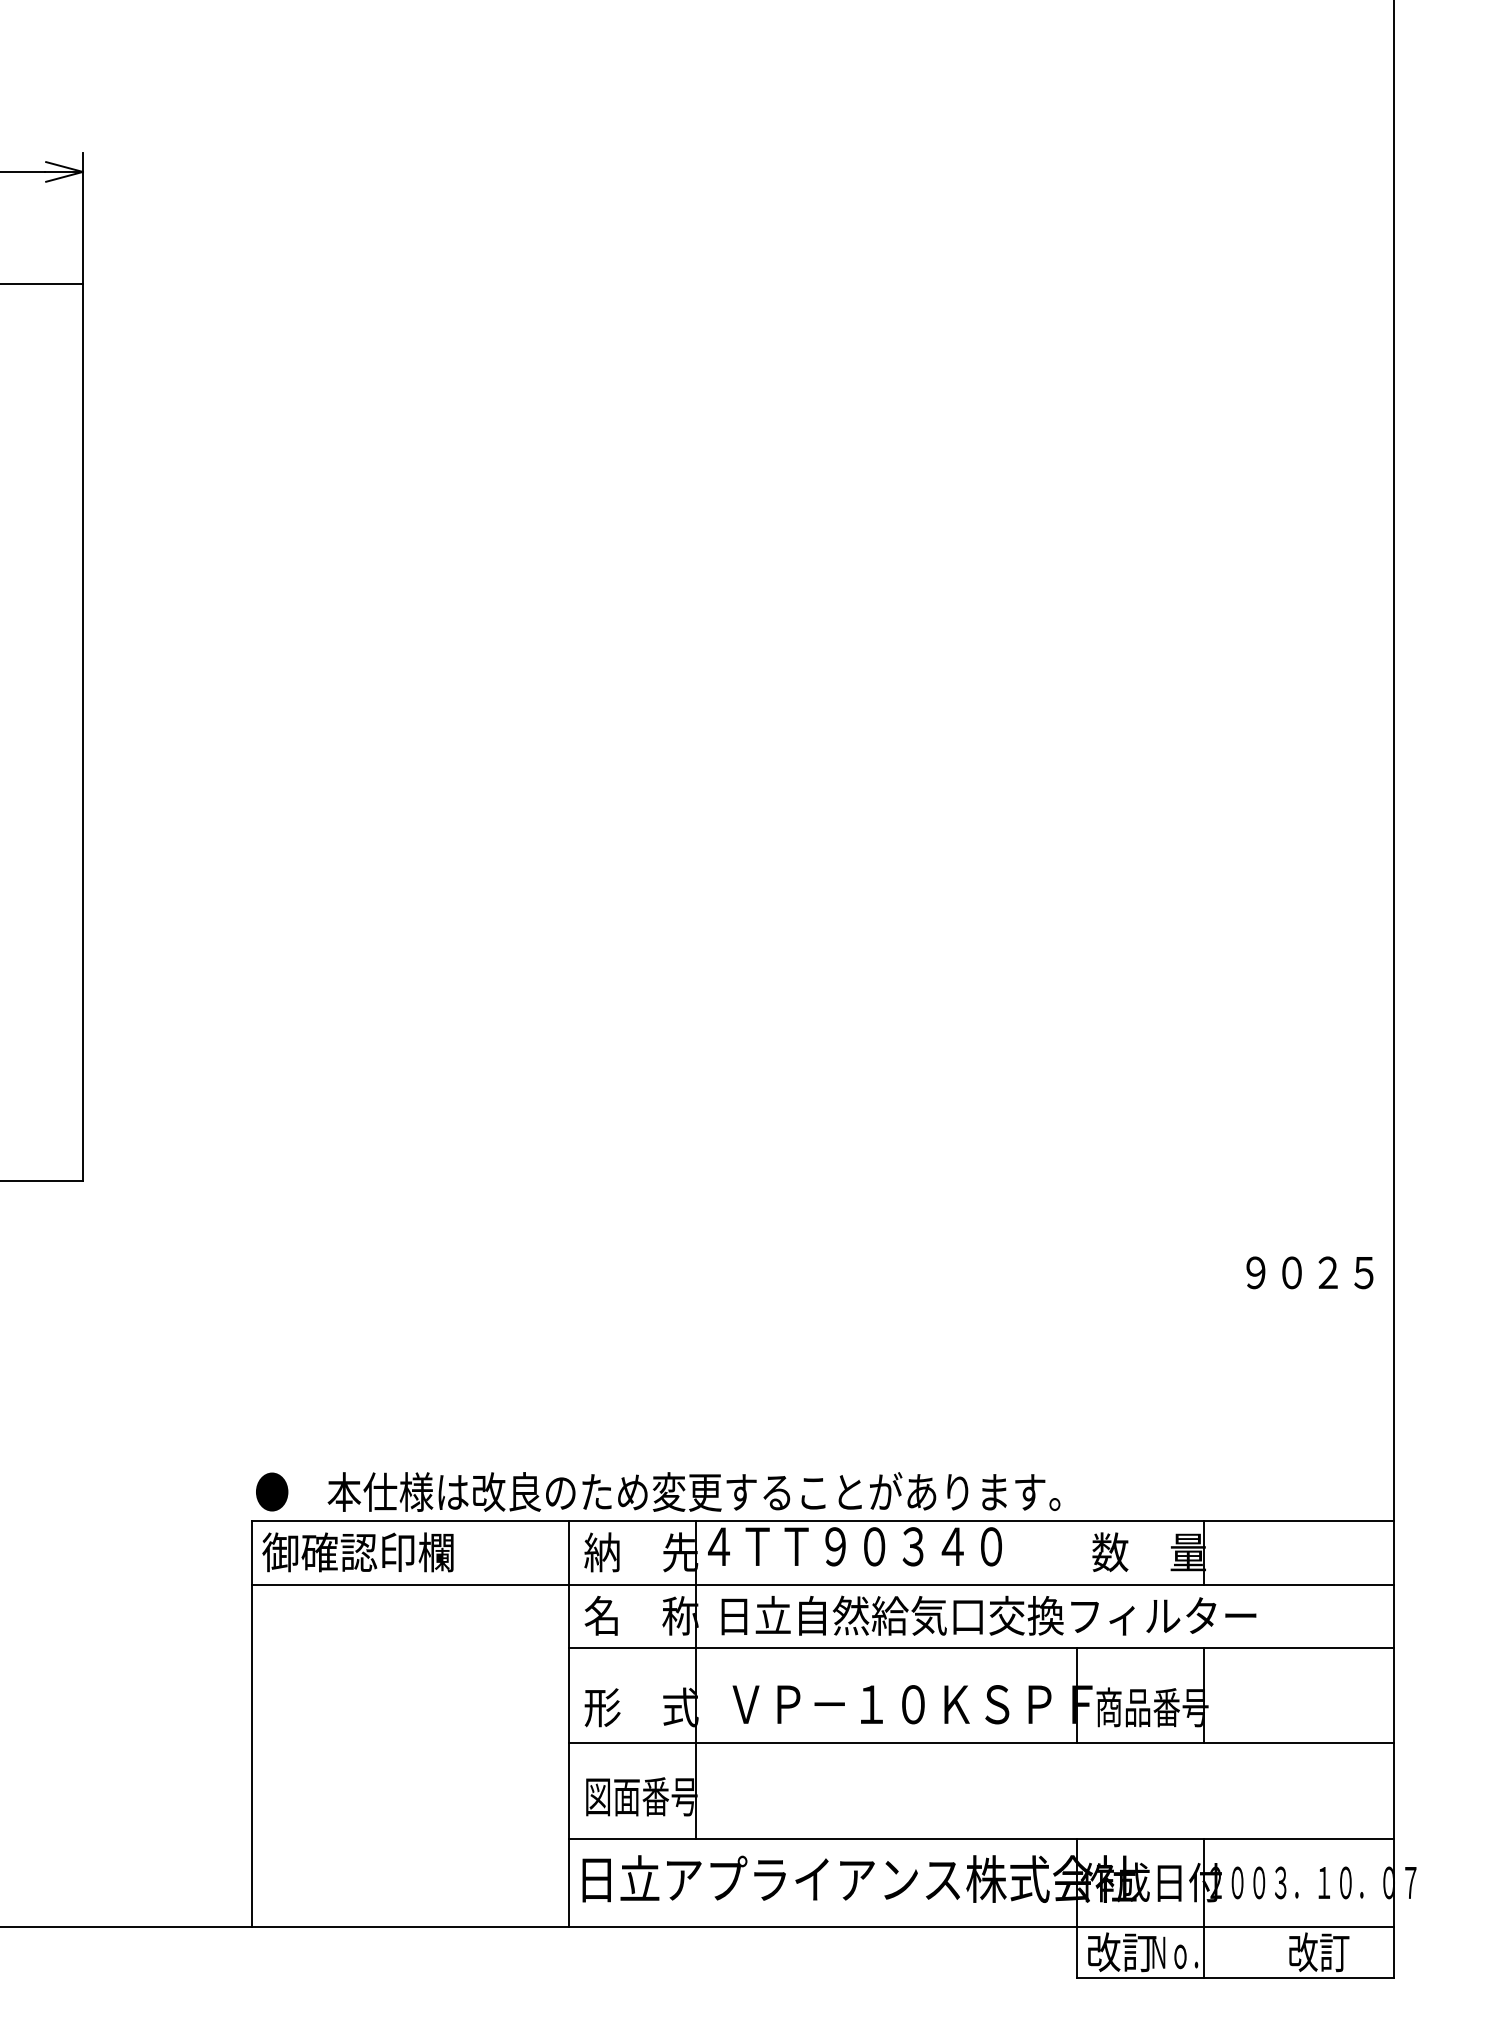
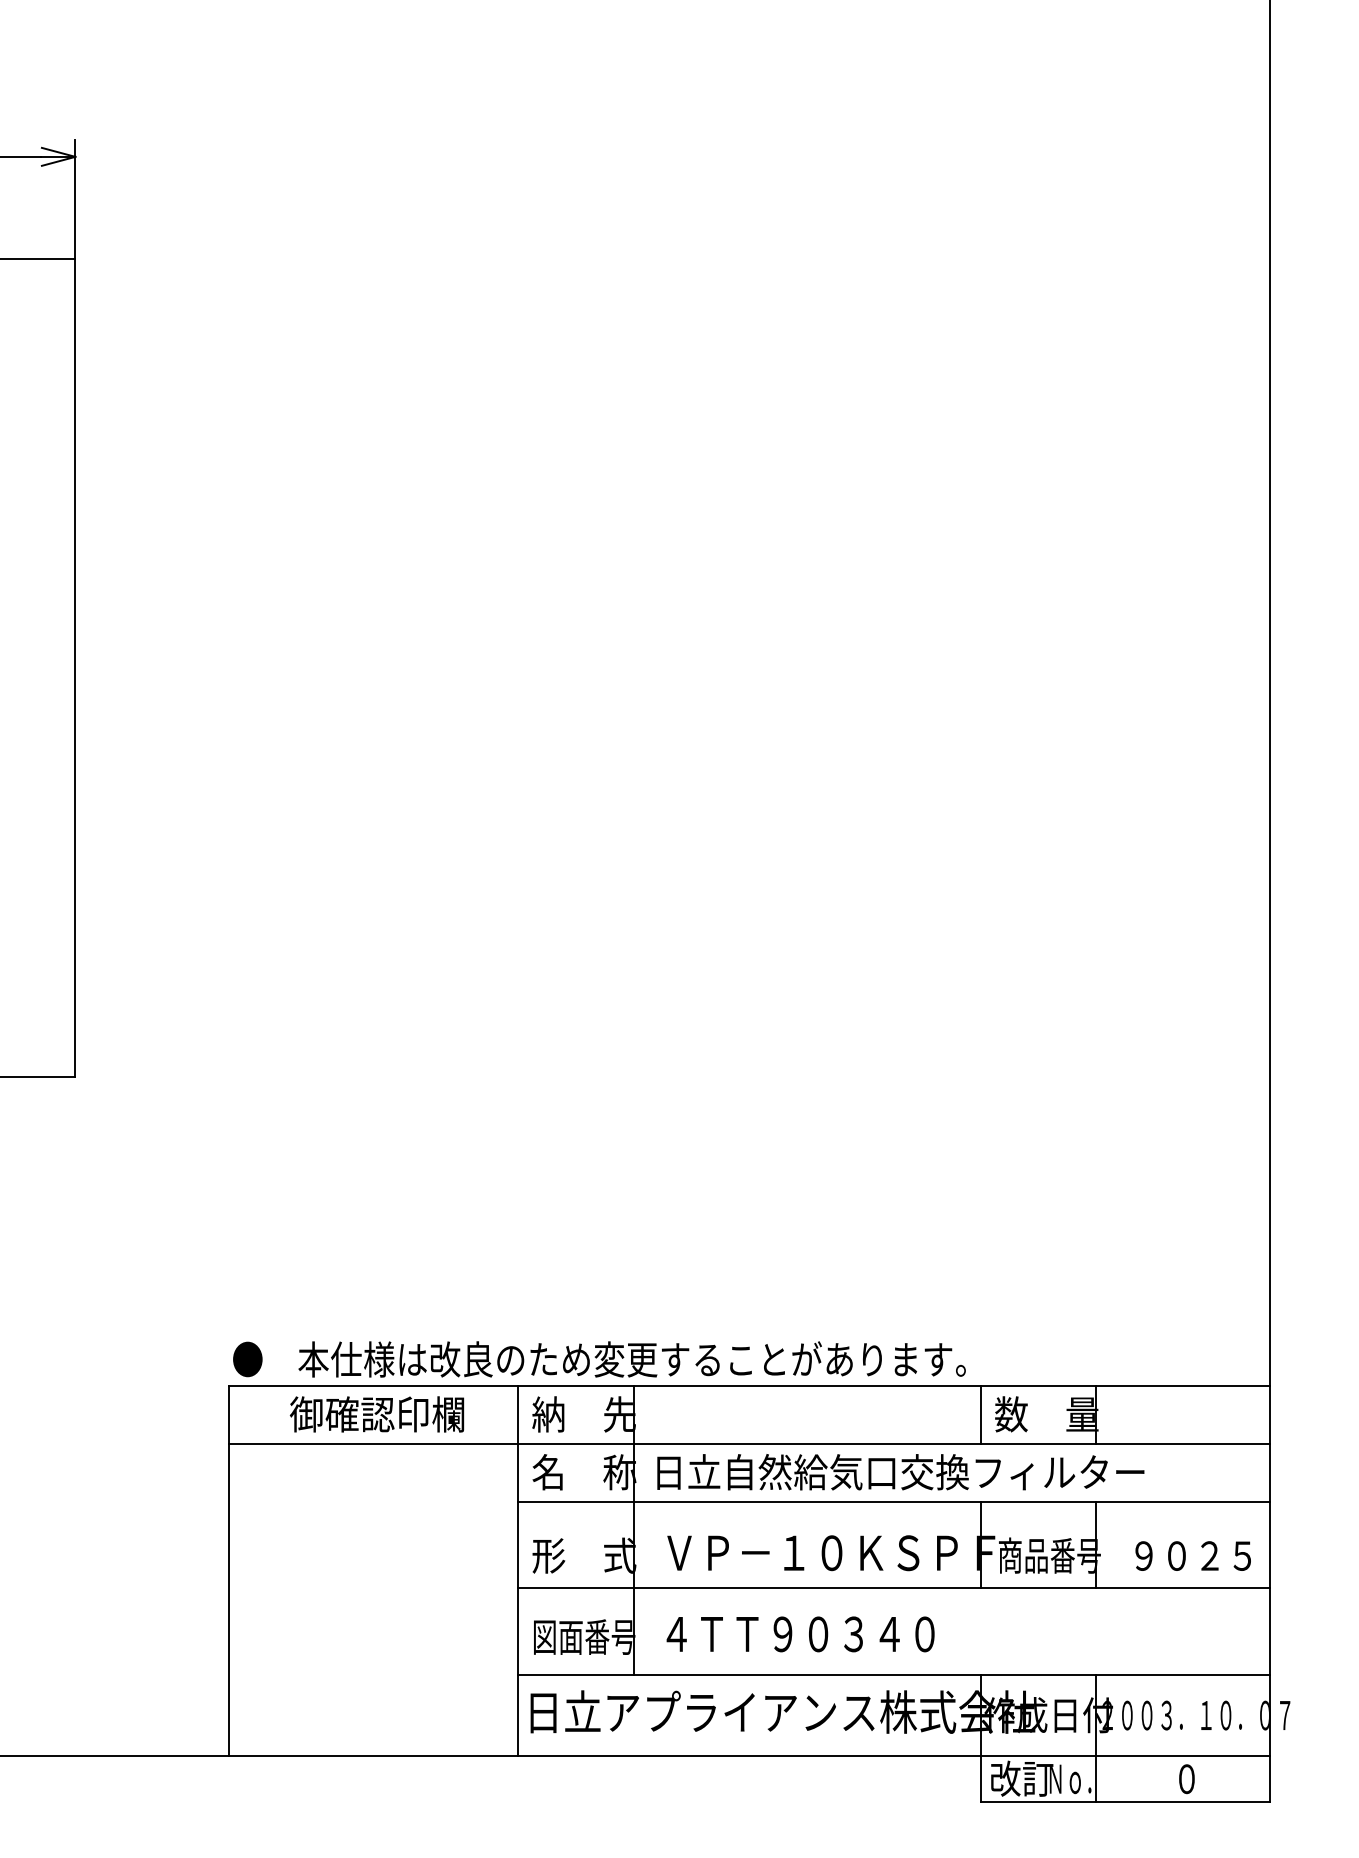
text: (1309, 1272) -> (1192, 1555), moved
text: (854, 1546) -> (800, 1634), moved
text: (357, 1552) -> (376, 1414), moved
line: (1076, 1552) -> (980, 1414), added
text: (1319, 1952) -> (1201, 1778), 改訂 -> ０

